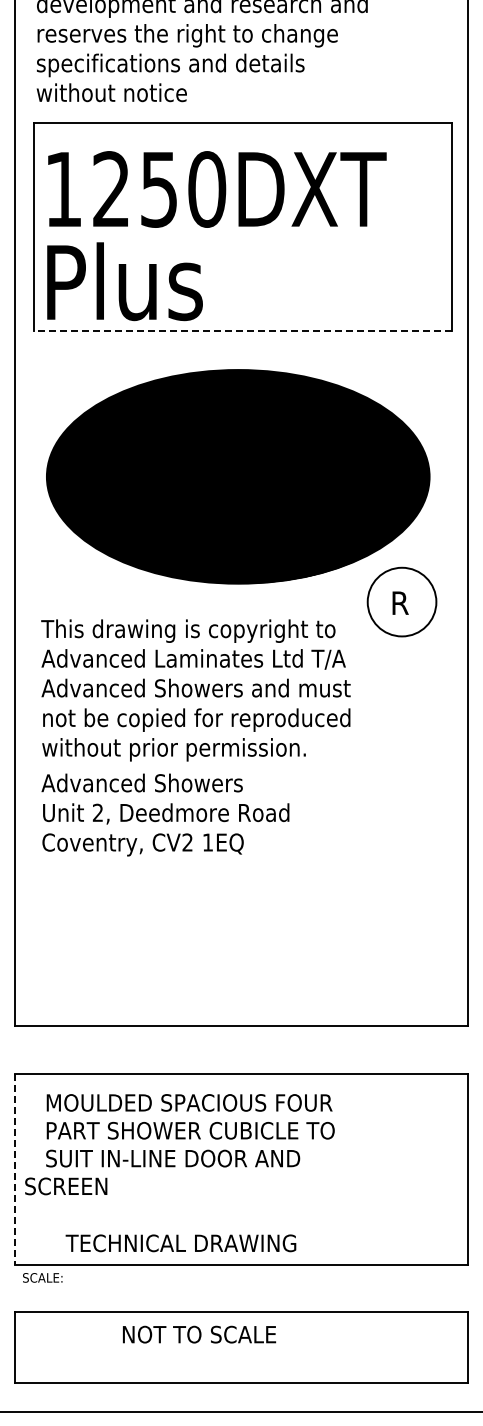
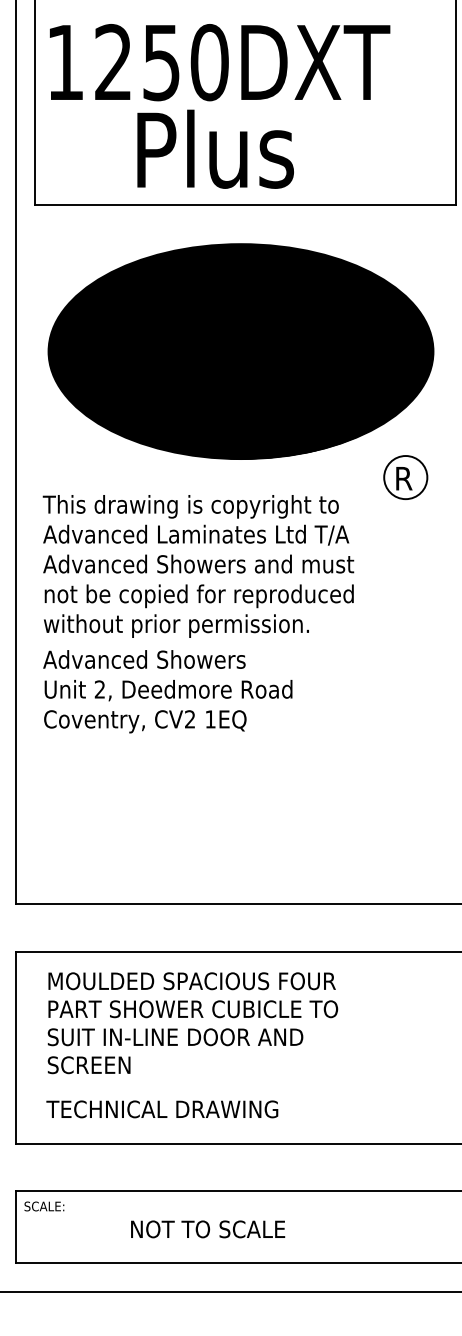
text: (124, 281) -> (215, 149), moved
line: (242, 331) -> (245, 205), dashed -> solid
circle: (401, 601) -> (405, 476), size x0.62
line: (14, 1169) -> (16, 1048), dashed -> solid
text: (66, 1186) -> (89, 1065), moved
text: (180, 1243) -> (161, 1109), moved
text: (42, 1277) -> (44, 1206), moved
text: (199, 1334) -> (208, 1229), moved

